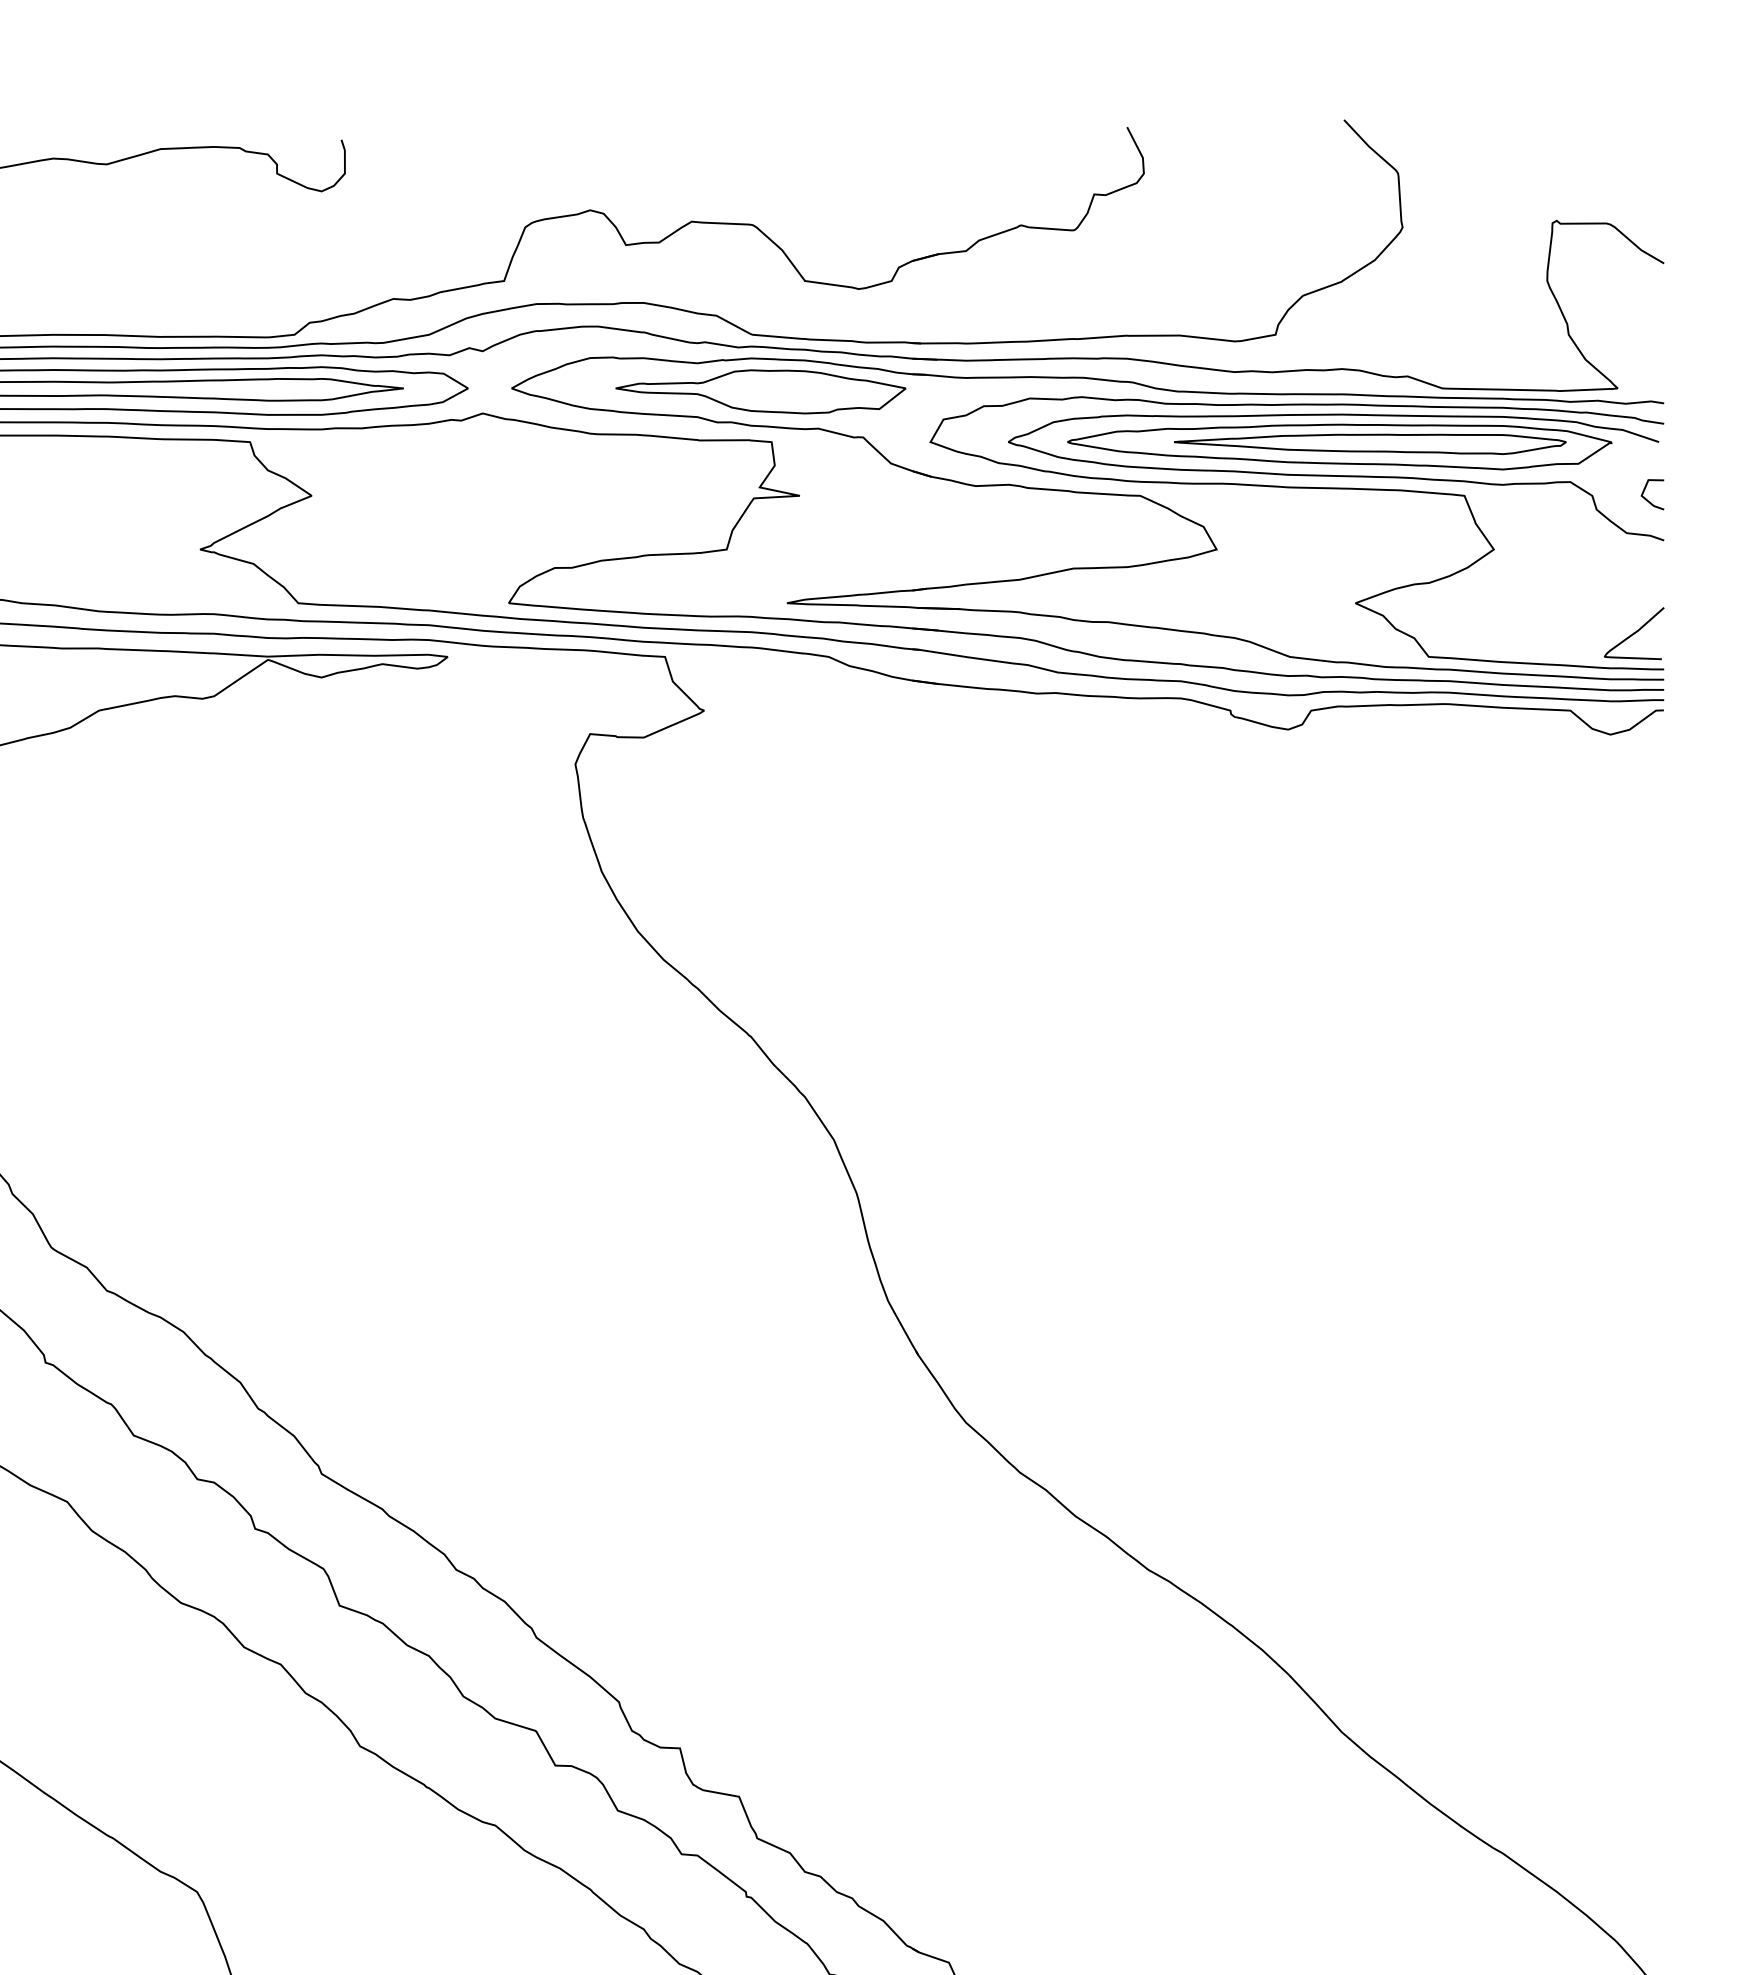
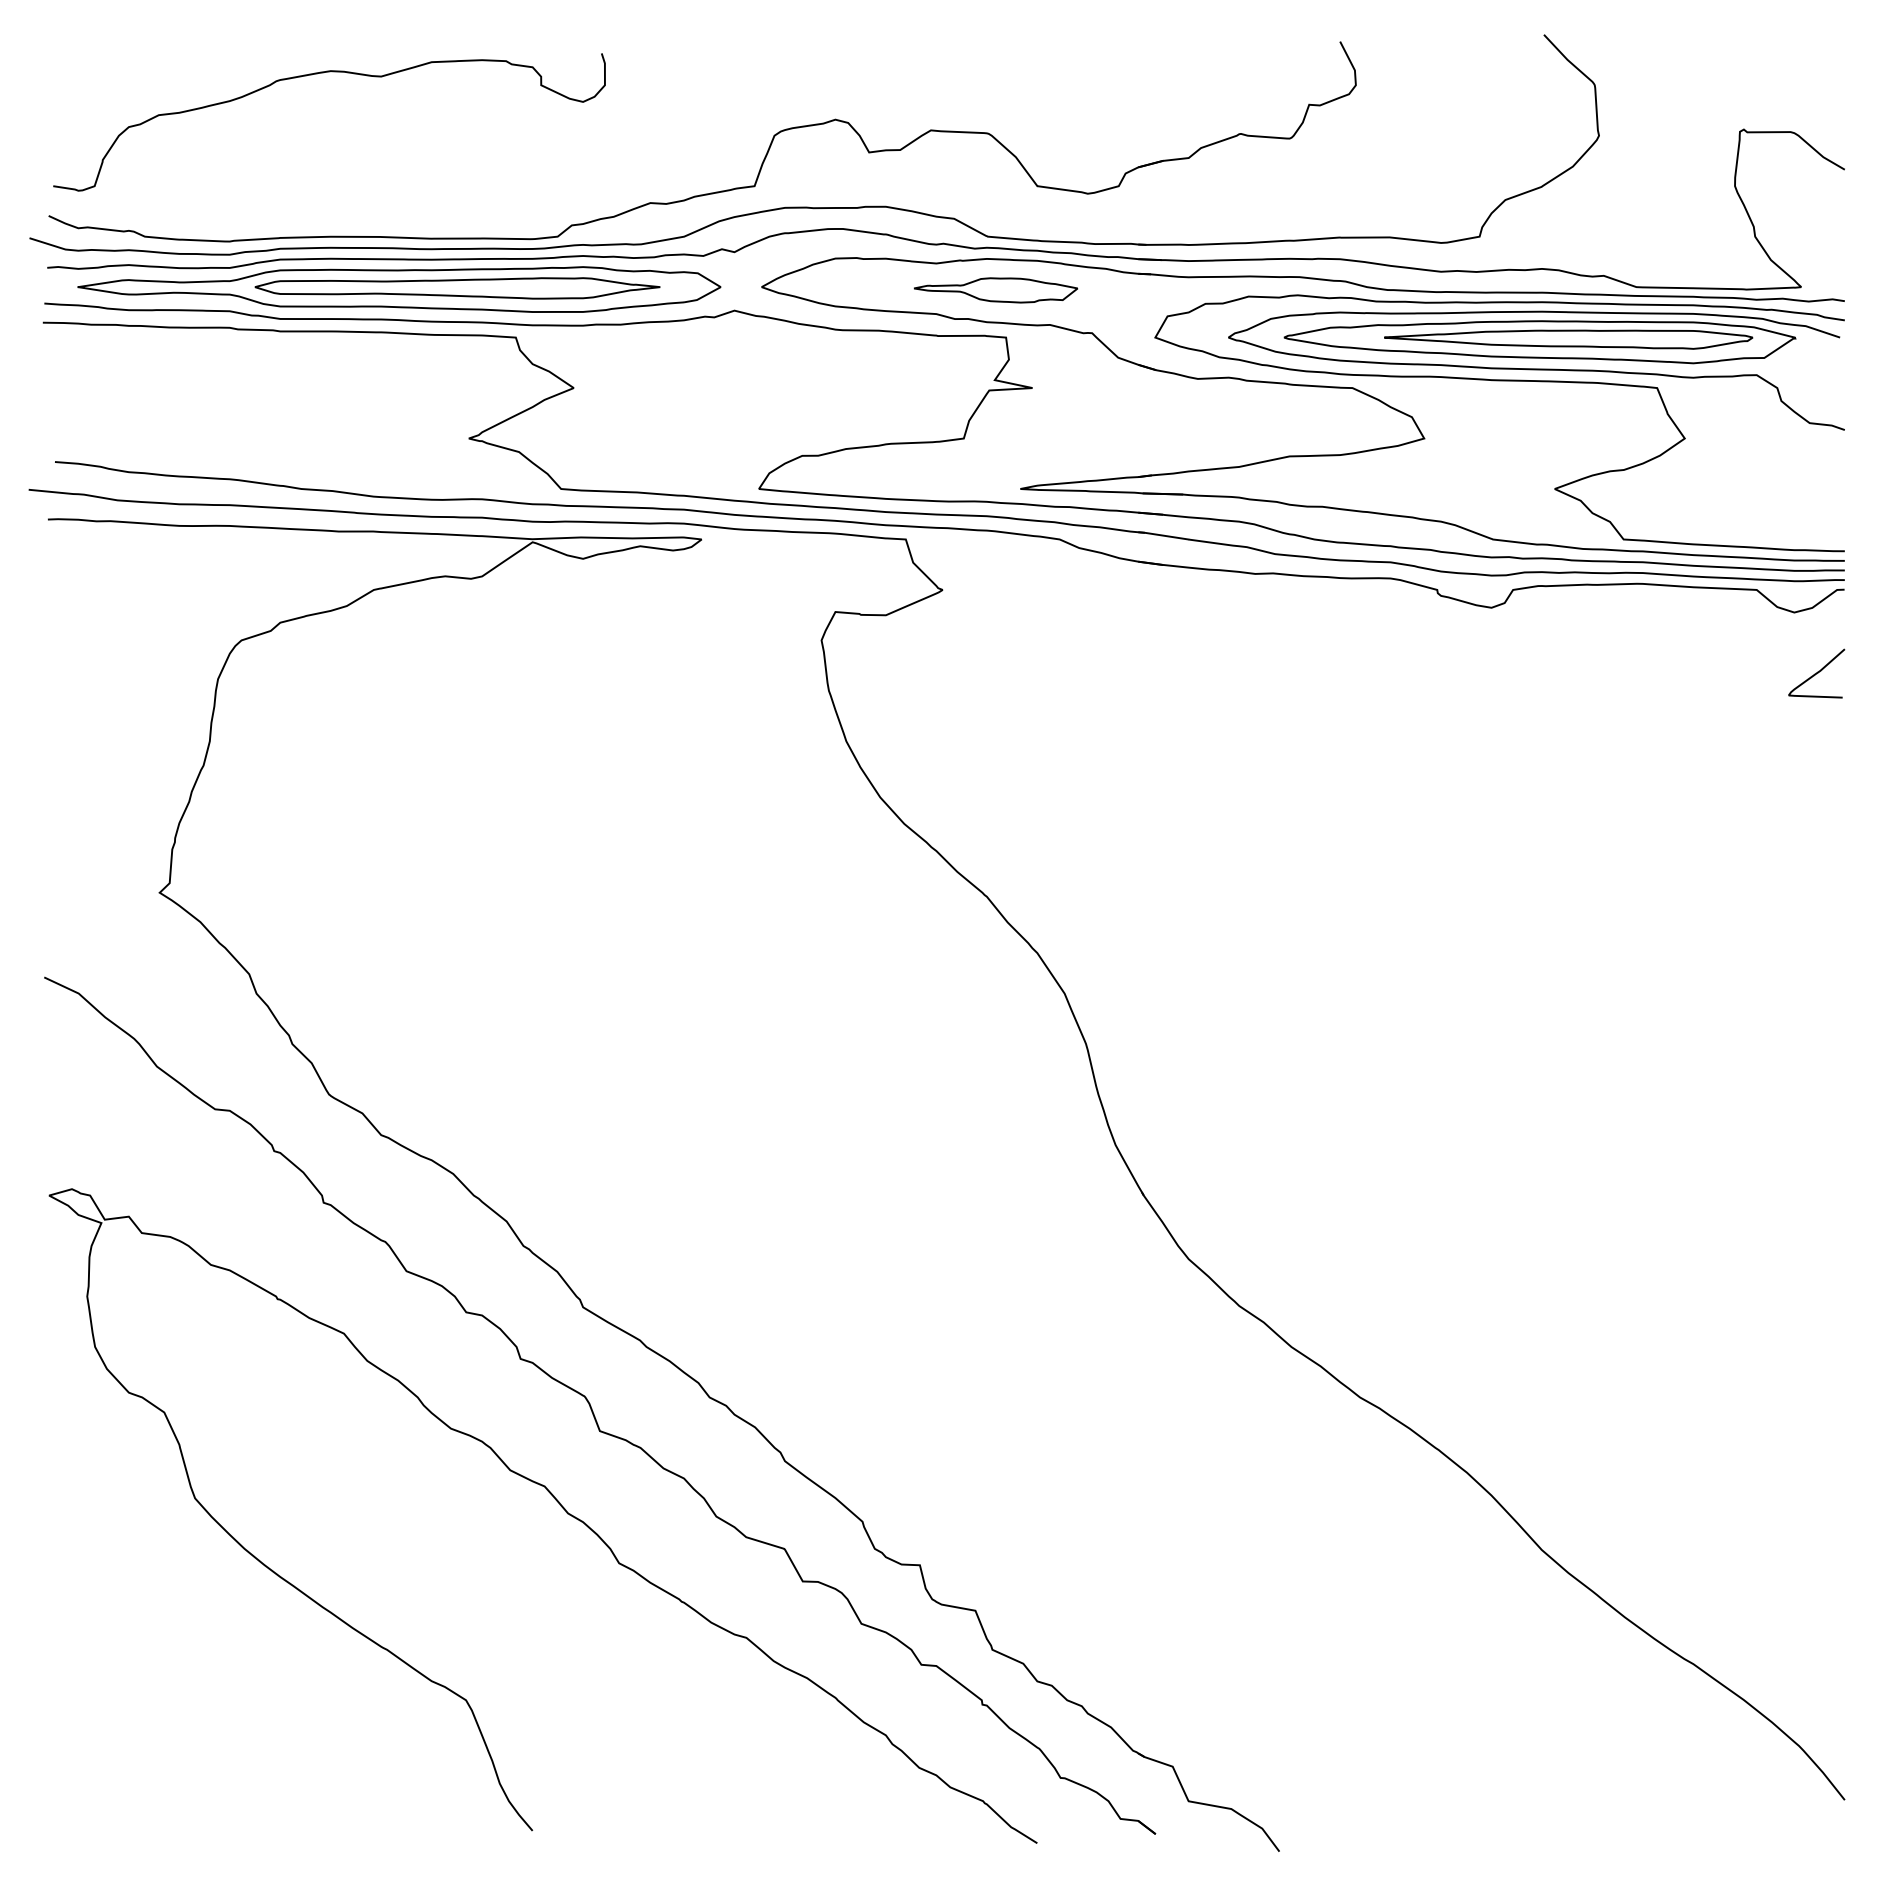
part: (760, 392) -> (995, 290), size x0.6
line: (1646, 498) -> (1828, 390), removed
curve: (1634, 633) -> (1816, 673), moved

